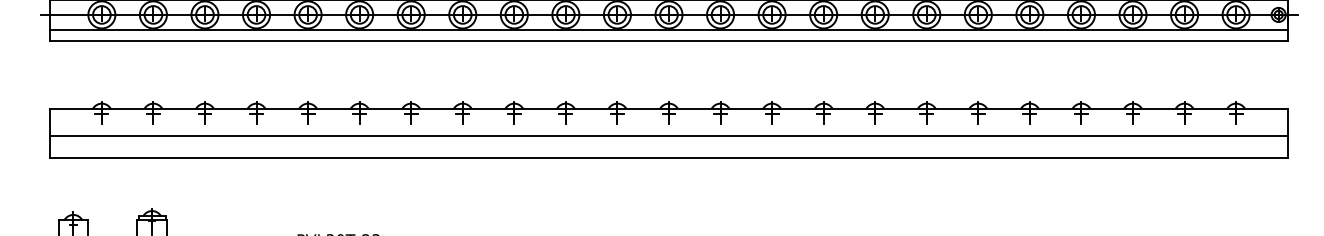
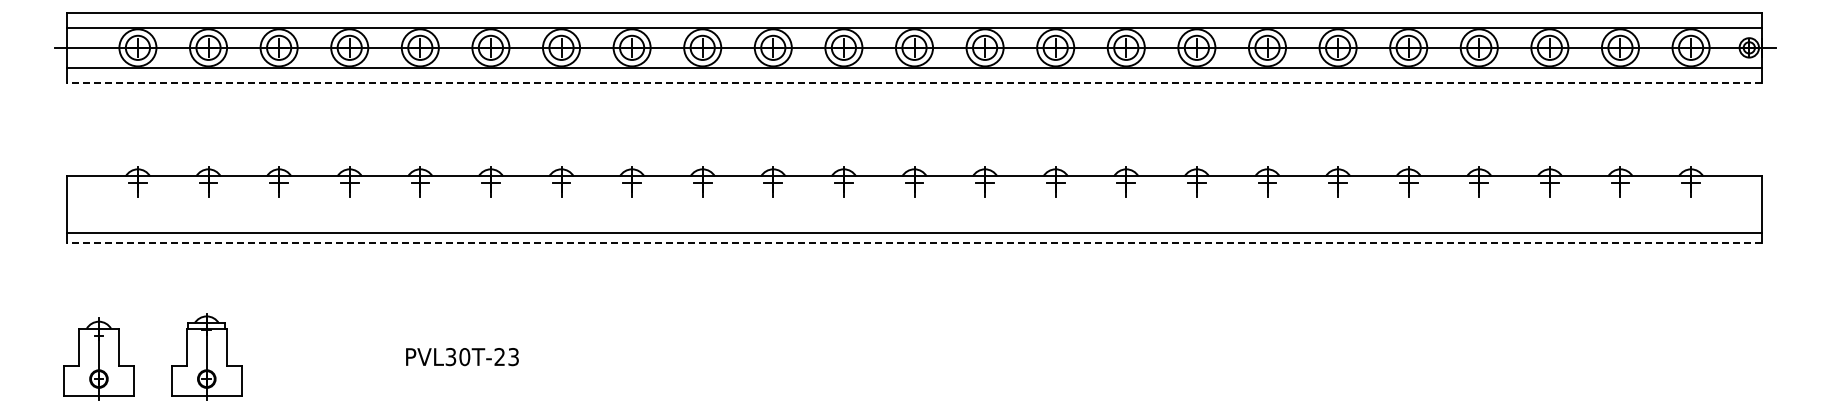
line: (668, 40) -> (914, 83), solid -> dashed
line: (668, 135) -> (914, 233), moved
line: (668, 157) -> (914, 243), solid -> dashed

